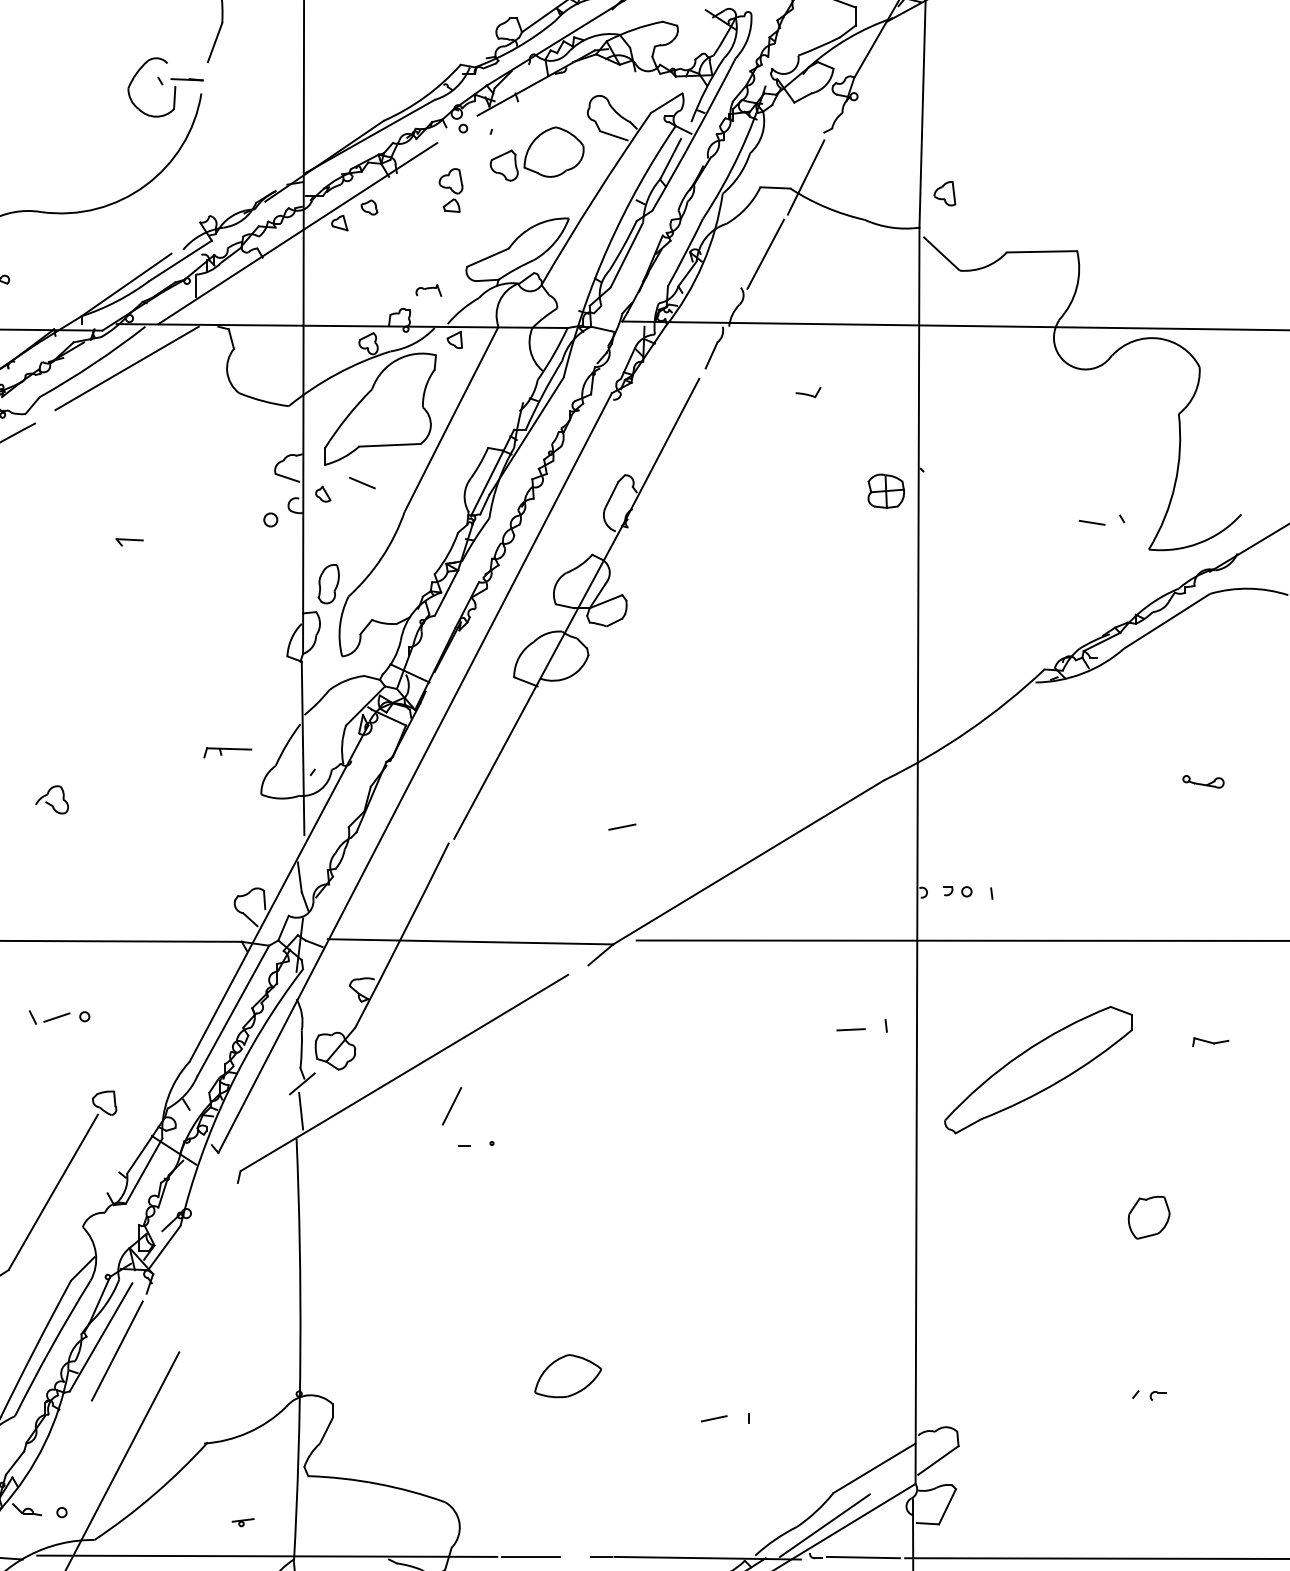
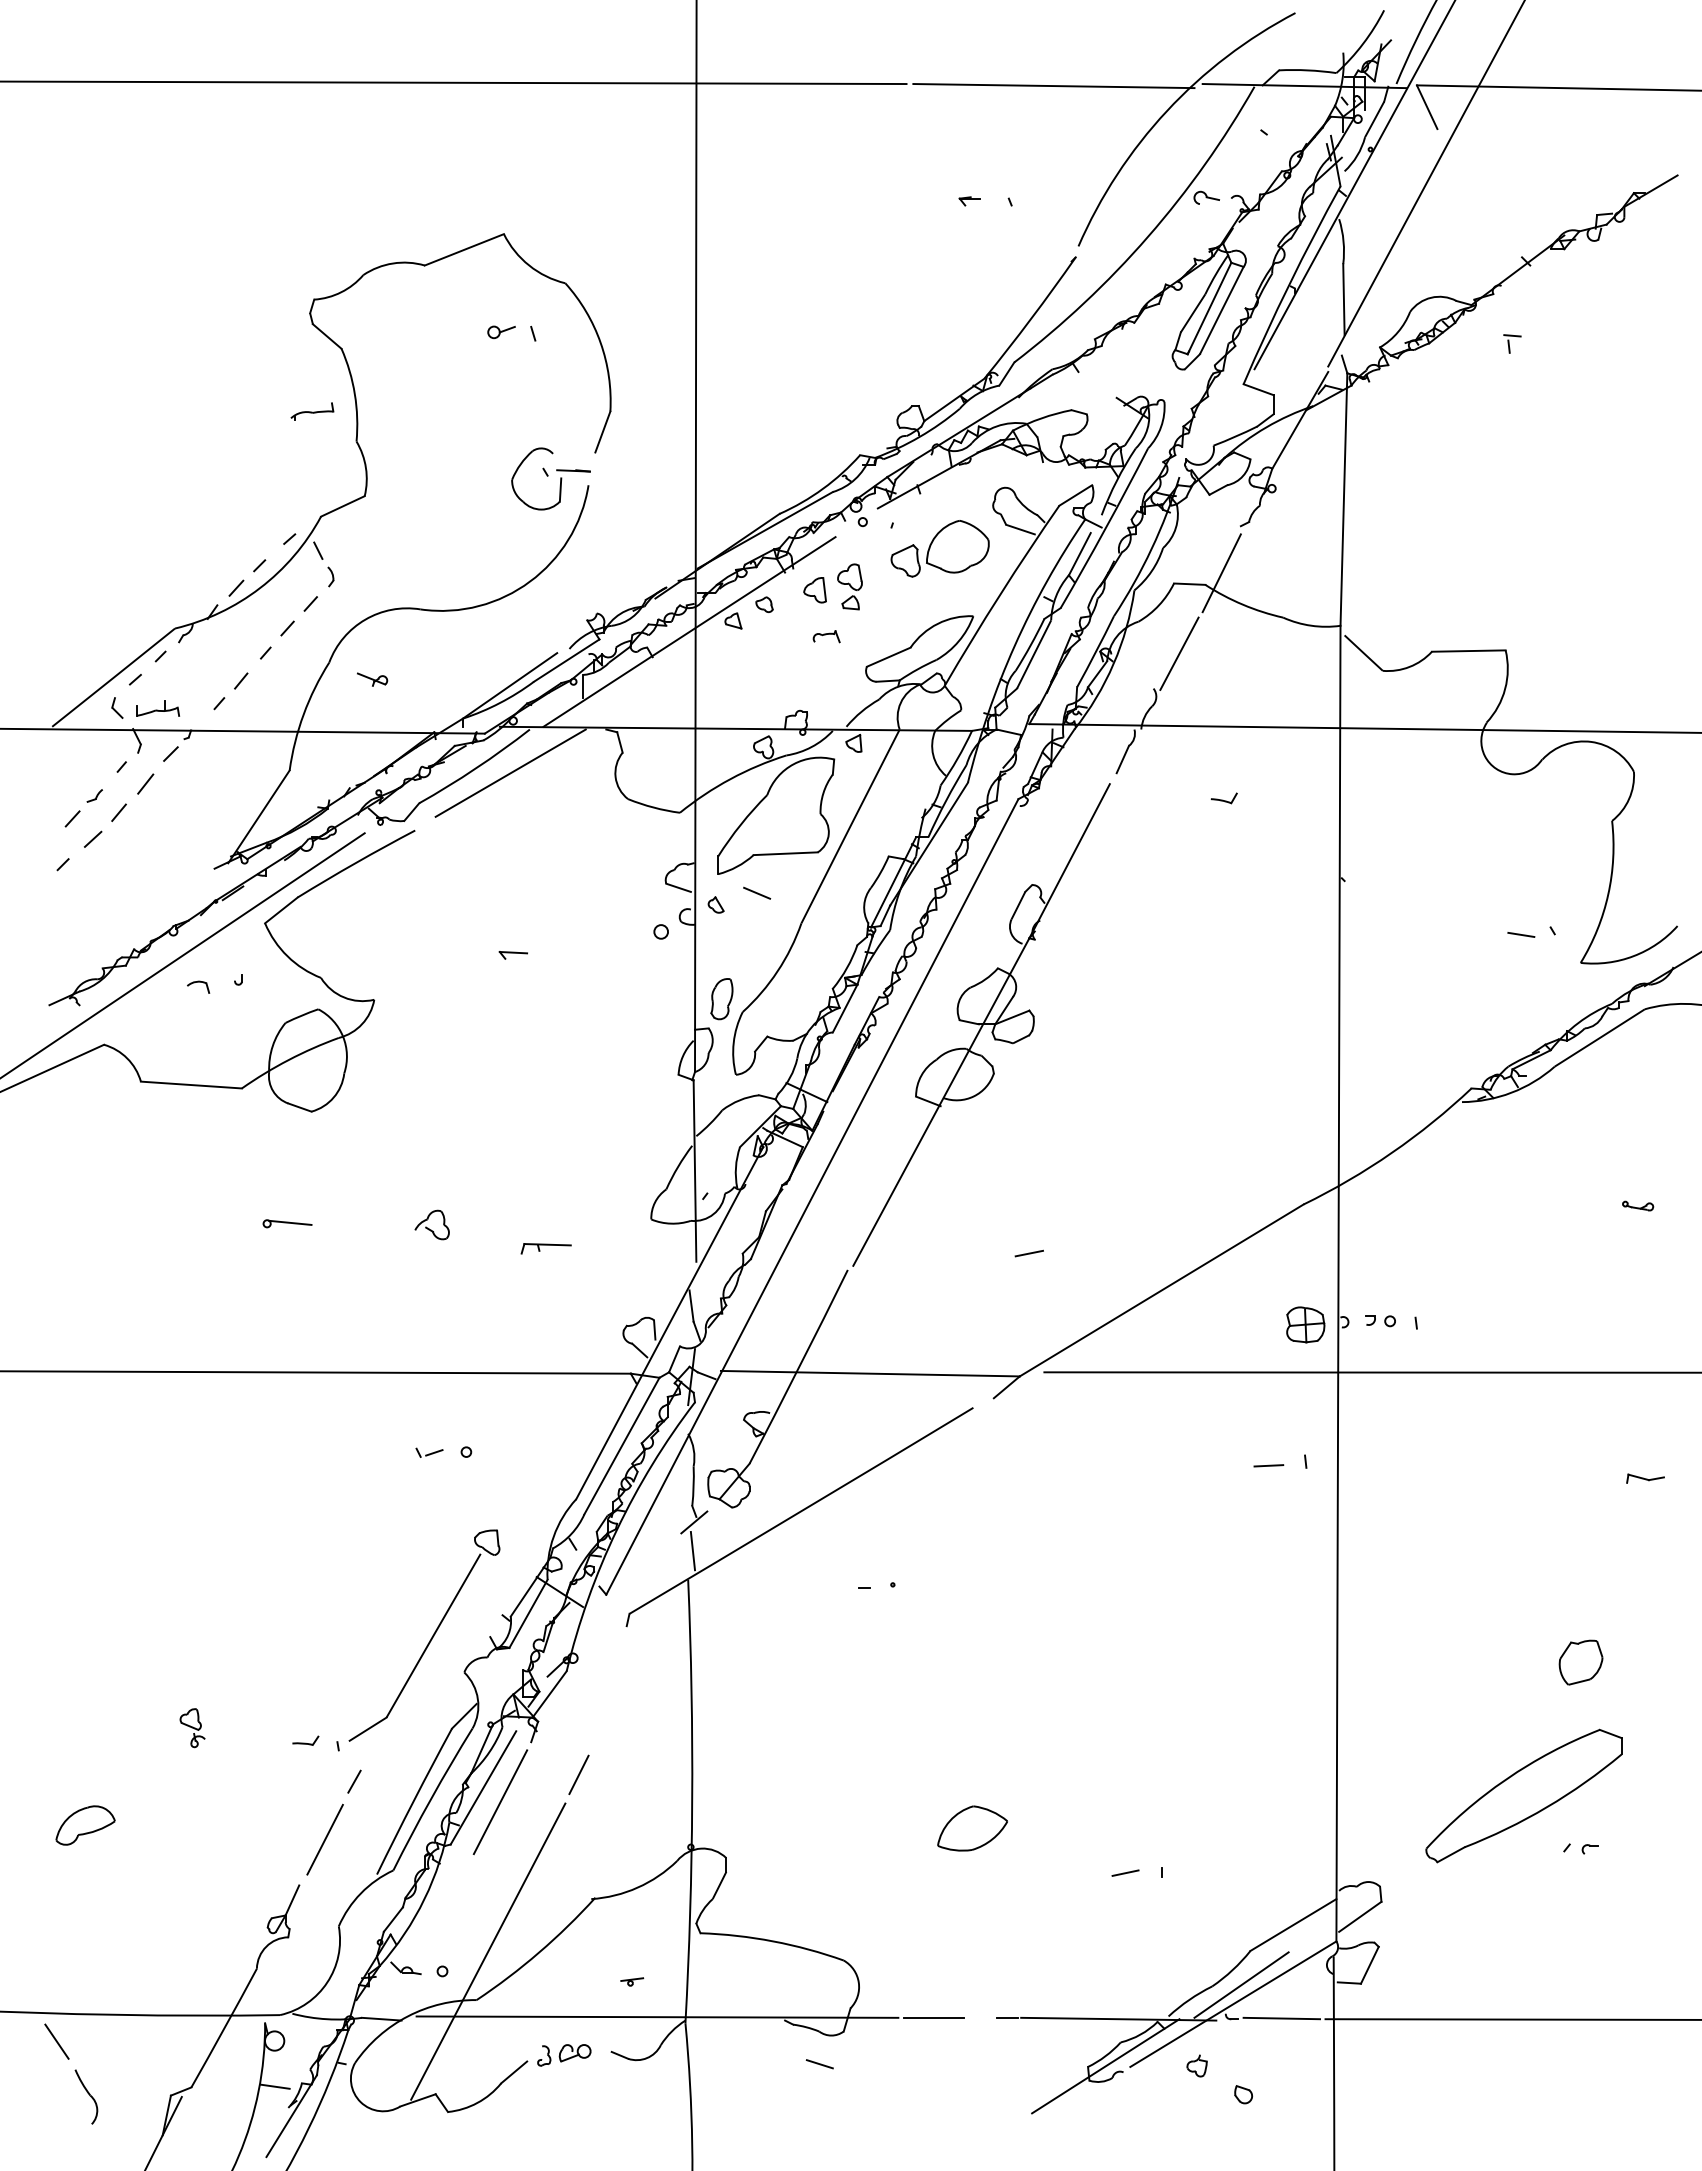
part: (944, 193) -> (814, 590), moved
part: (428, 290) -> (826, 636), moved
part: (886, 490) -> (1305, 1324), moved
part: (227, 752) -> (545, 1248), moved
part: (1204, 781) -> (1638, 1205), size x0.71
part: (49, 1017) -> (429, 1452), size x0.62
part: (1037, 1069) -> (1523, 1795), moved
line: (451, 1105) -> (578, 1774), moved

